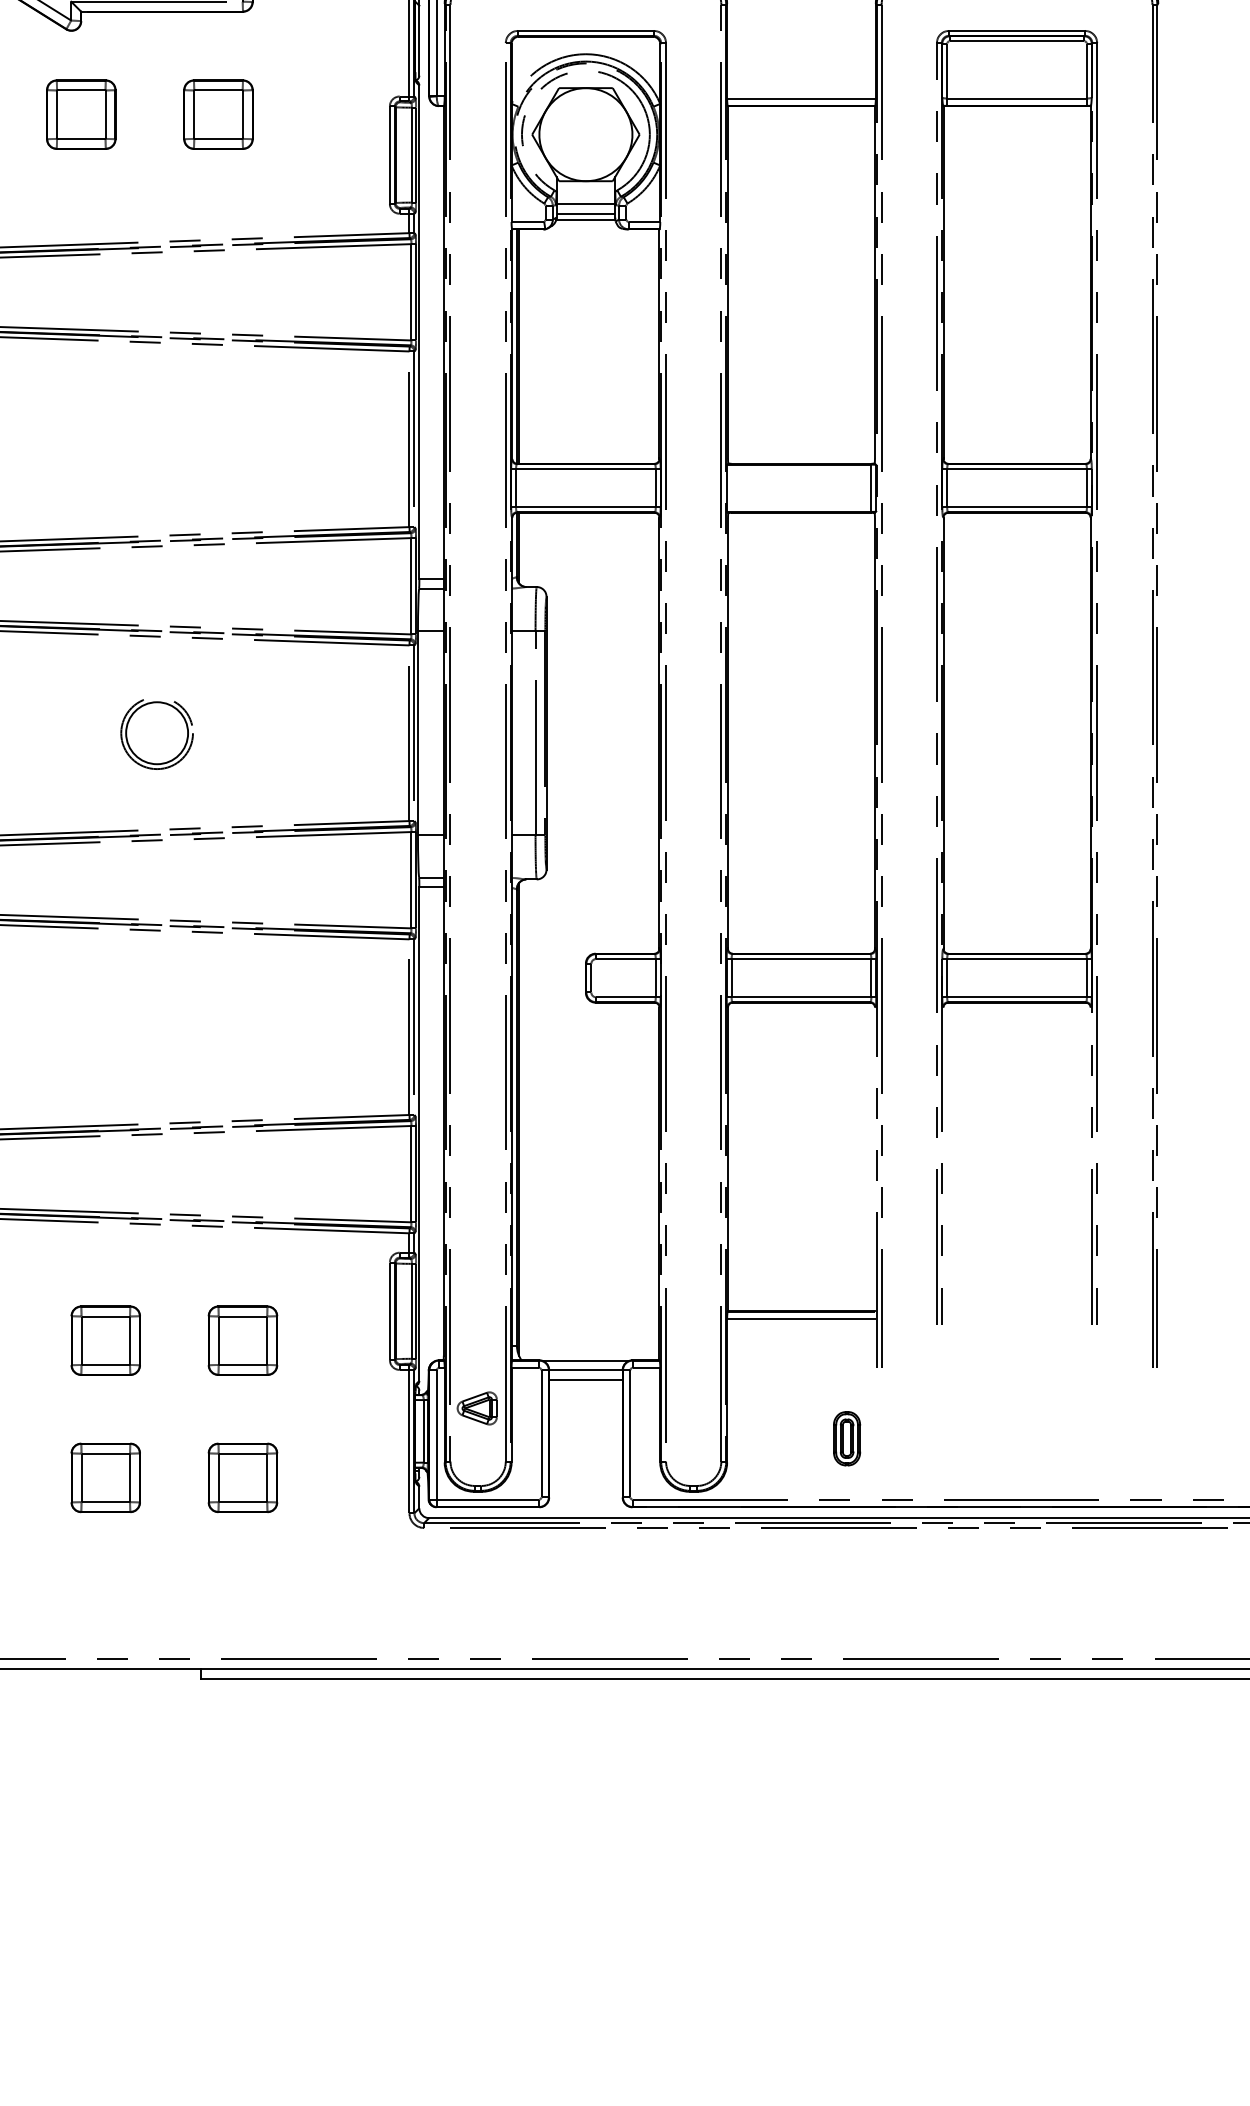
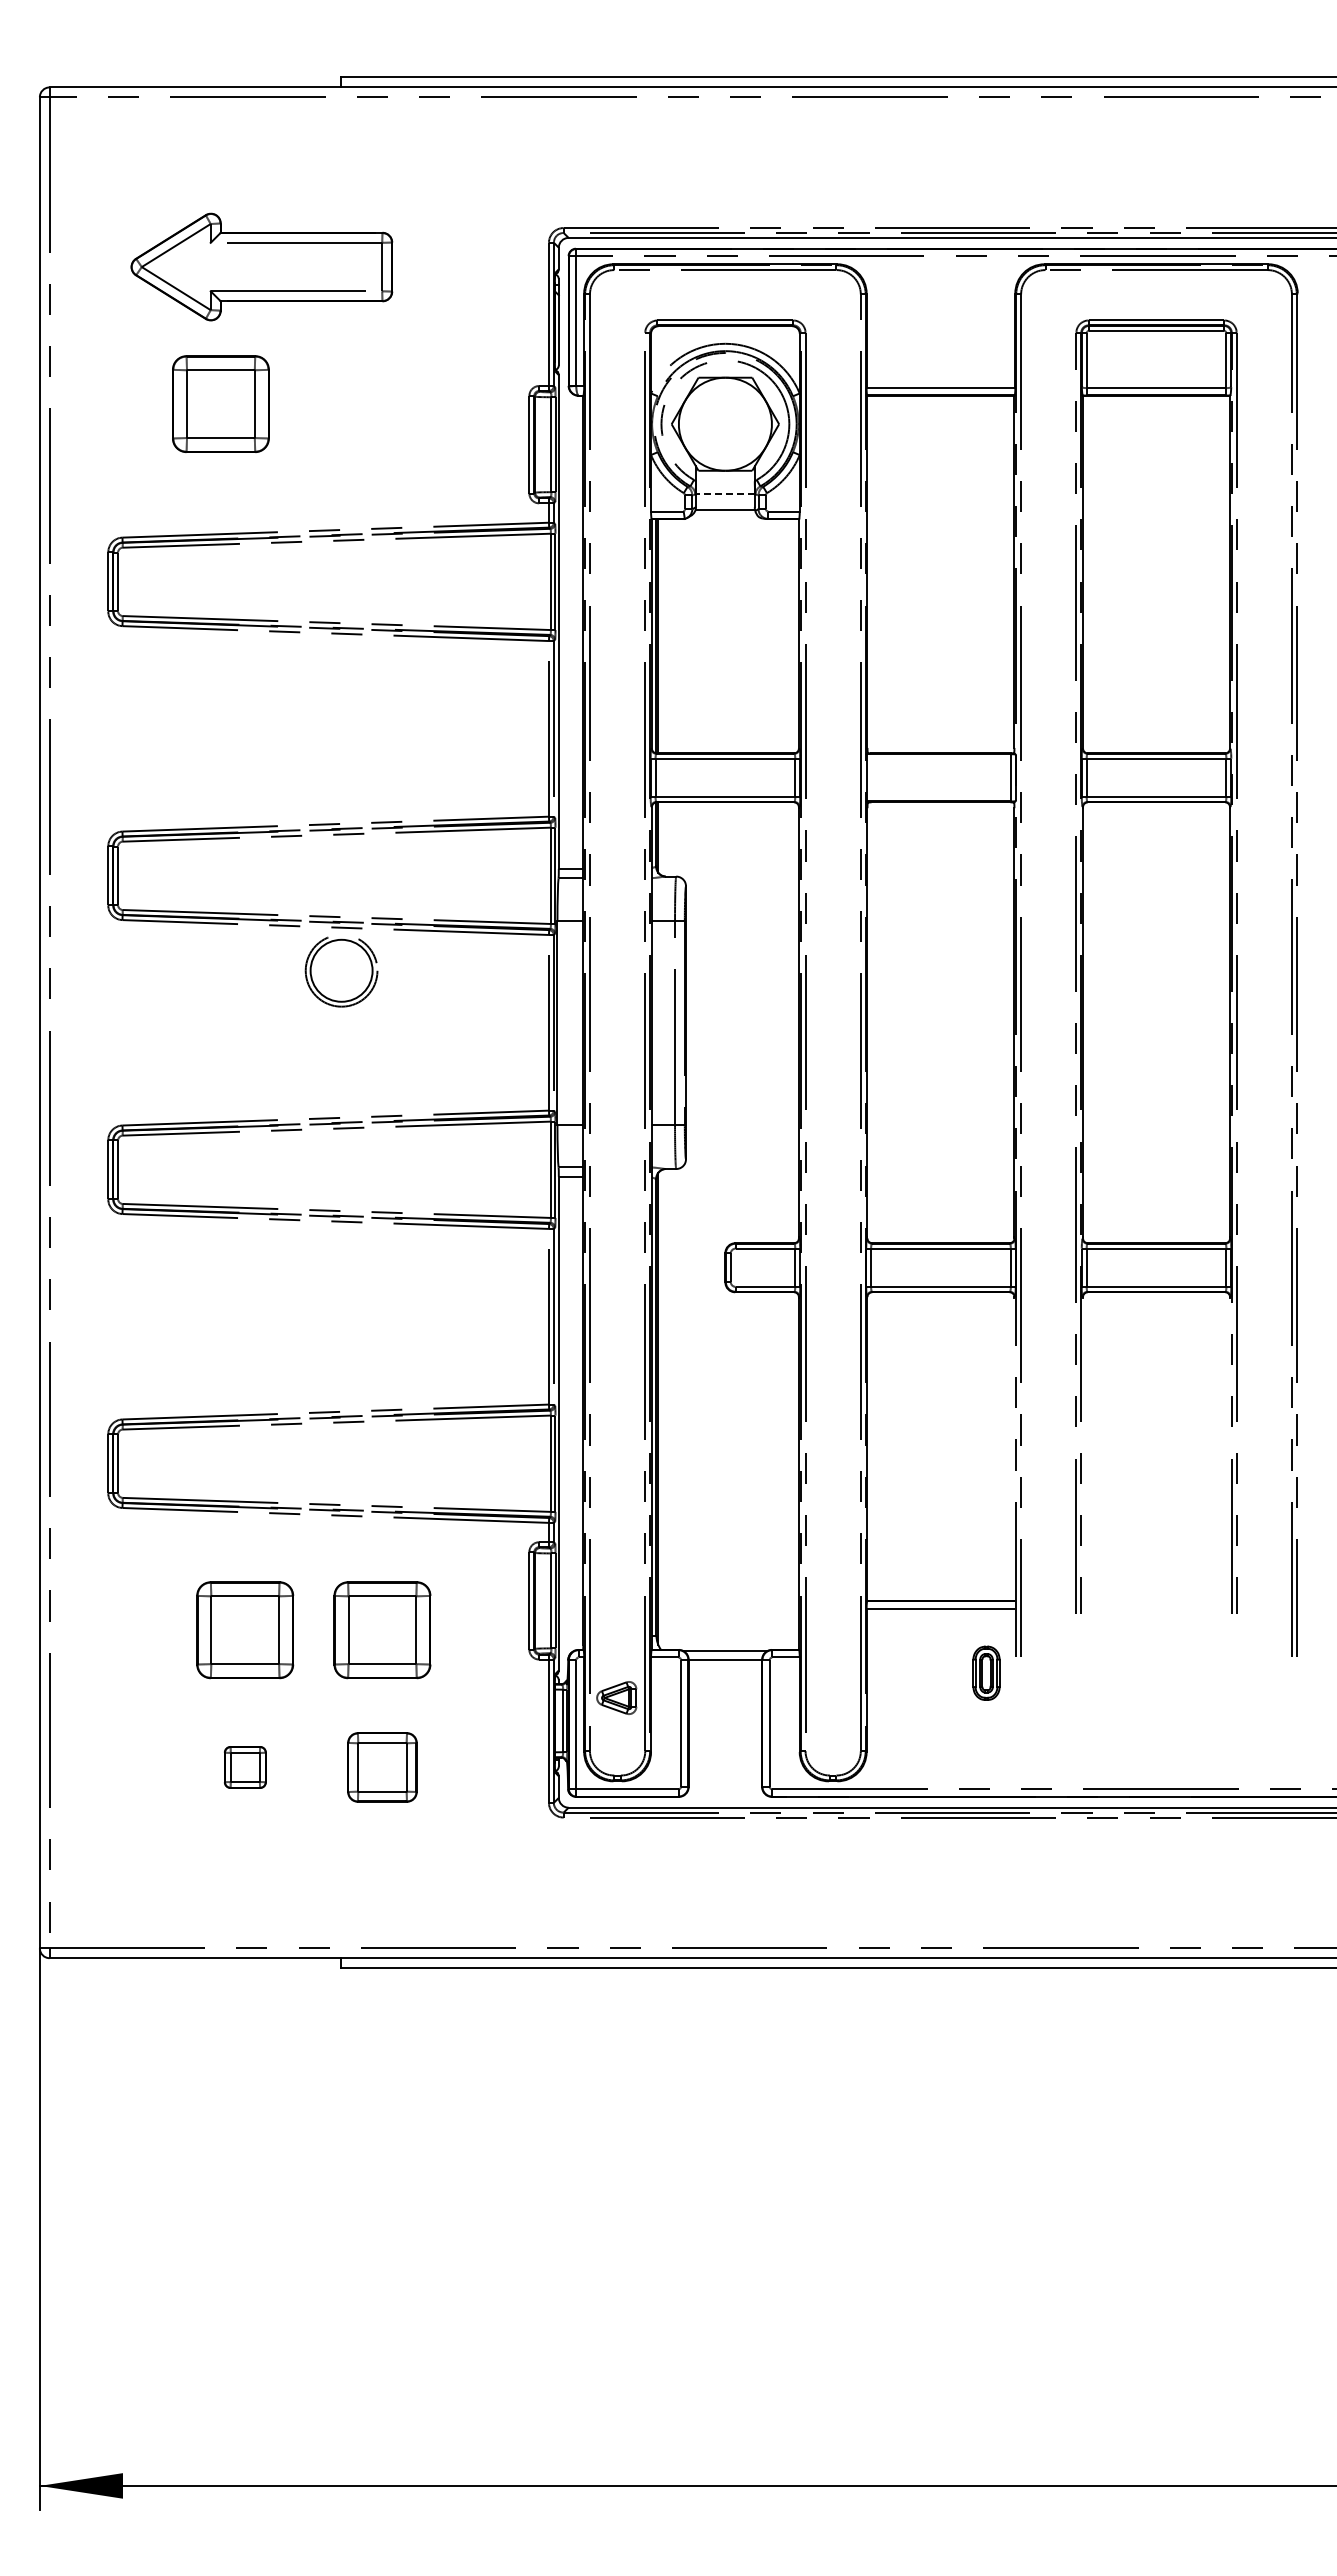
part: (81, 114) -> (220, 404), size x1.4
part: (218, 114) -> (357, 404), removed
line: (585, 203) -> (724, 493), solid -> dashed
line: (586, 213) -> (725, 503), removed
part: (157, 733) -> (341, 971), moved
part: (106, 1340) -> (245, 1630), size x1.4
part: (243, 1340) -> (382, 1630), size x1.4
line: (586, 1379) -> (725, 1669), removed
part: (847, 1437) -> (986, 1672), moved
part: (106, 1477) -> (245, 1767), size x0.6

